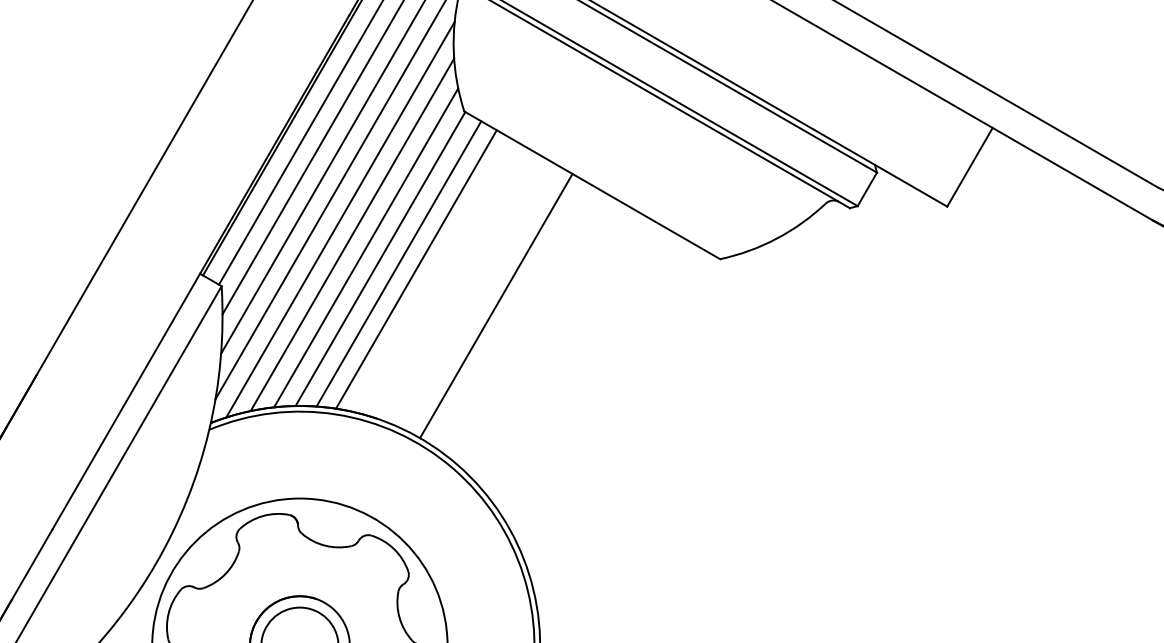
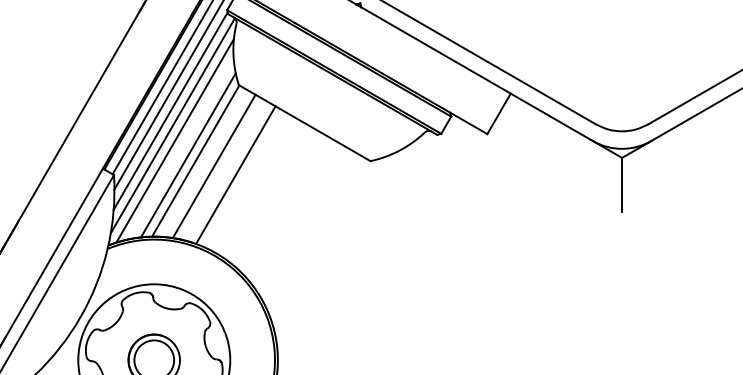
line: (350, 234) -> (180, 148), removed
line: (397, 263) -> (204, 163), removed
line: (496, 306) -> (236, 174), moved

